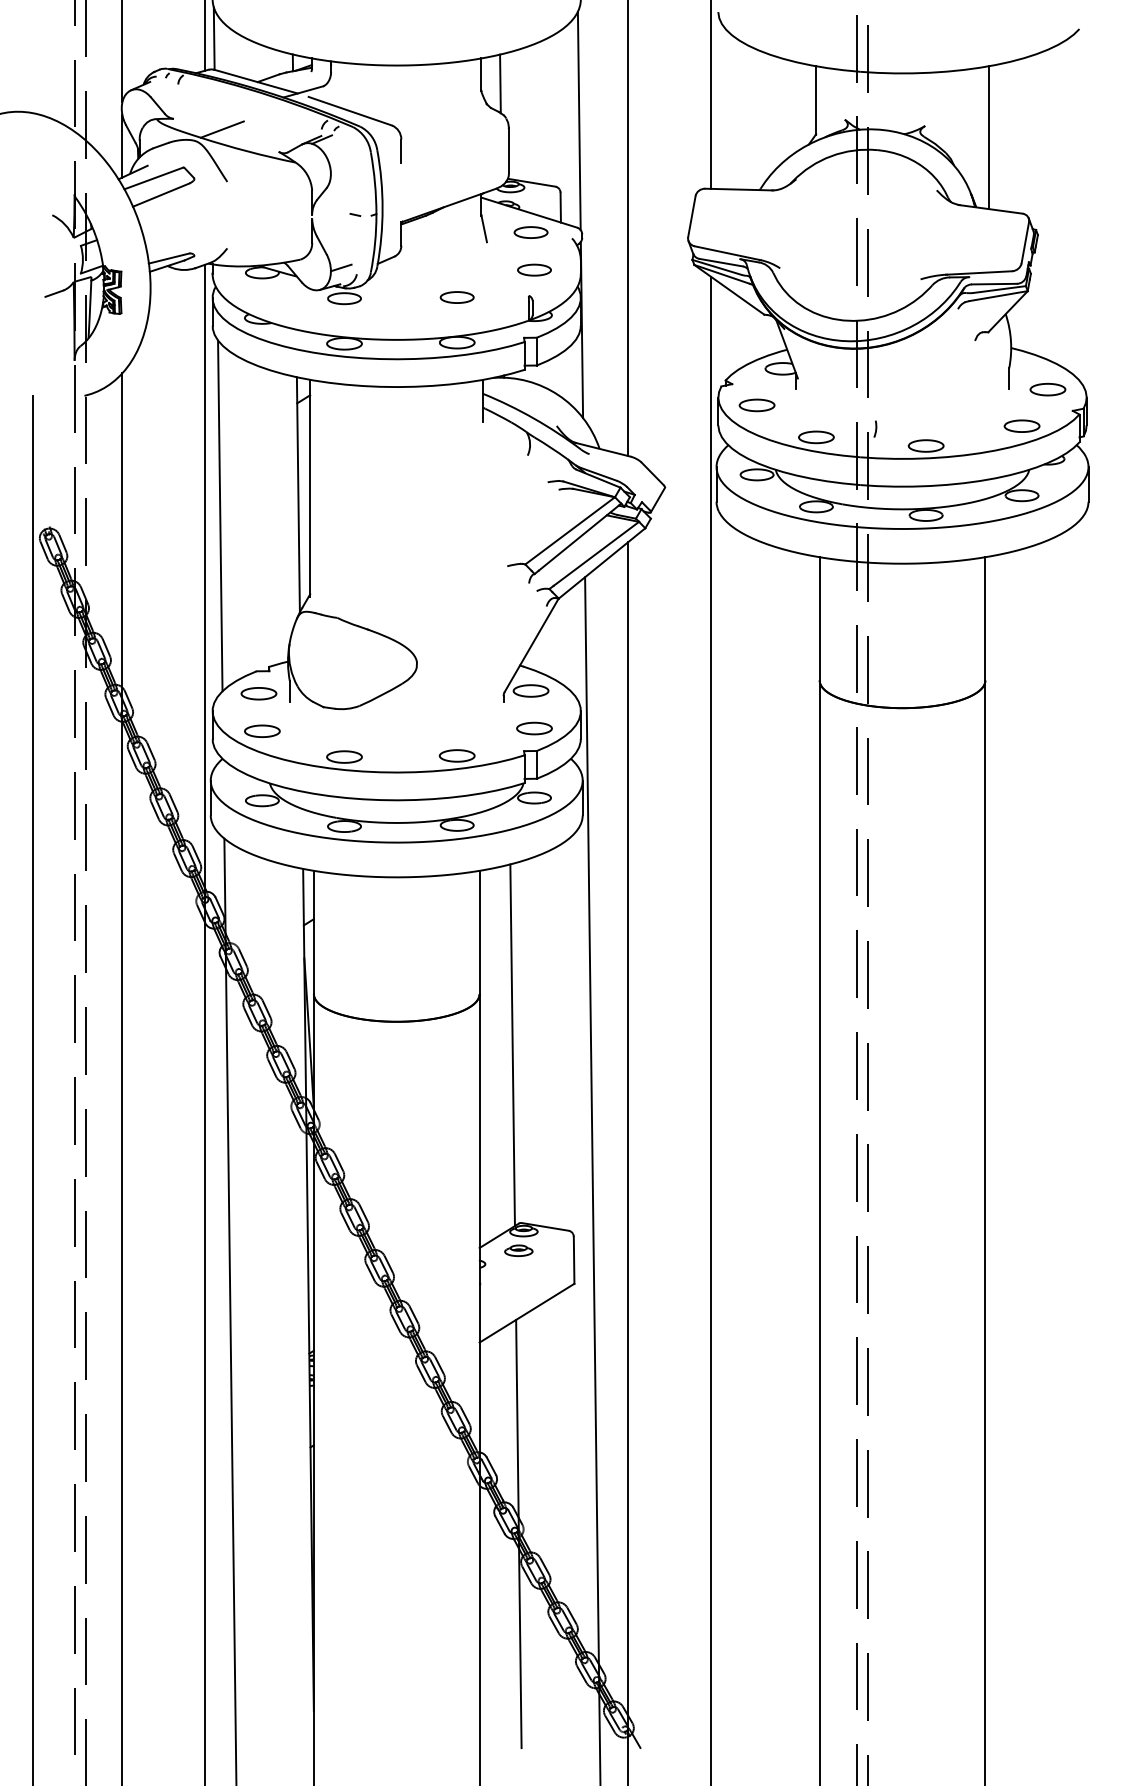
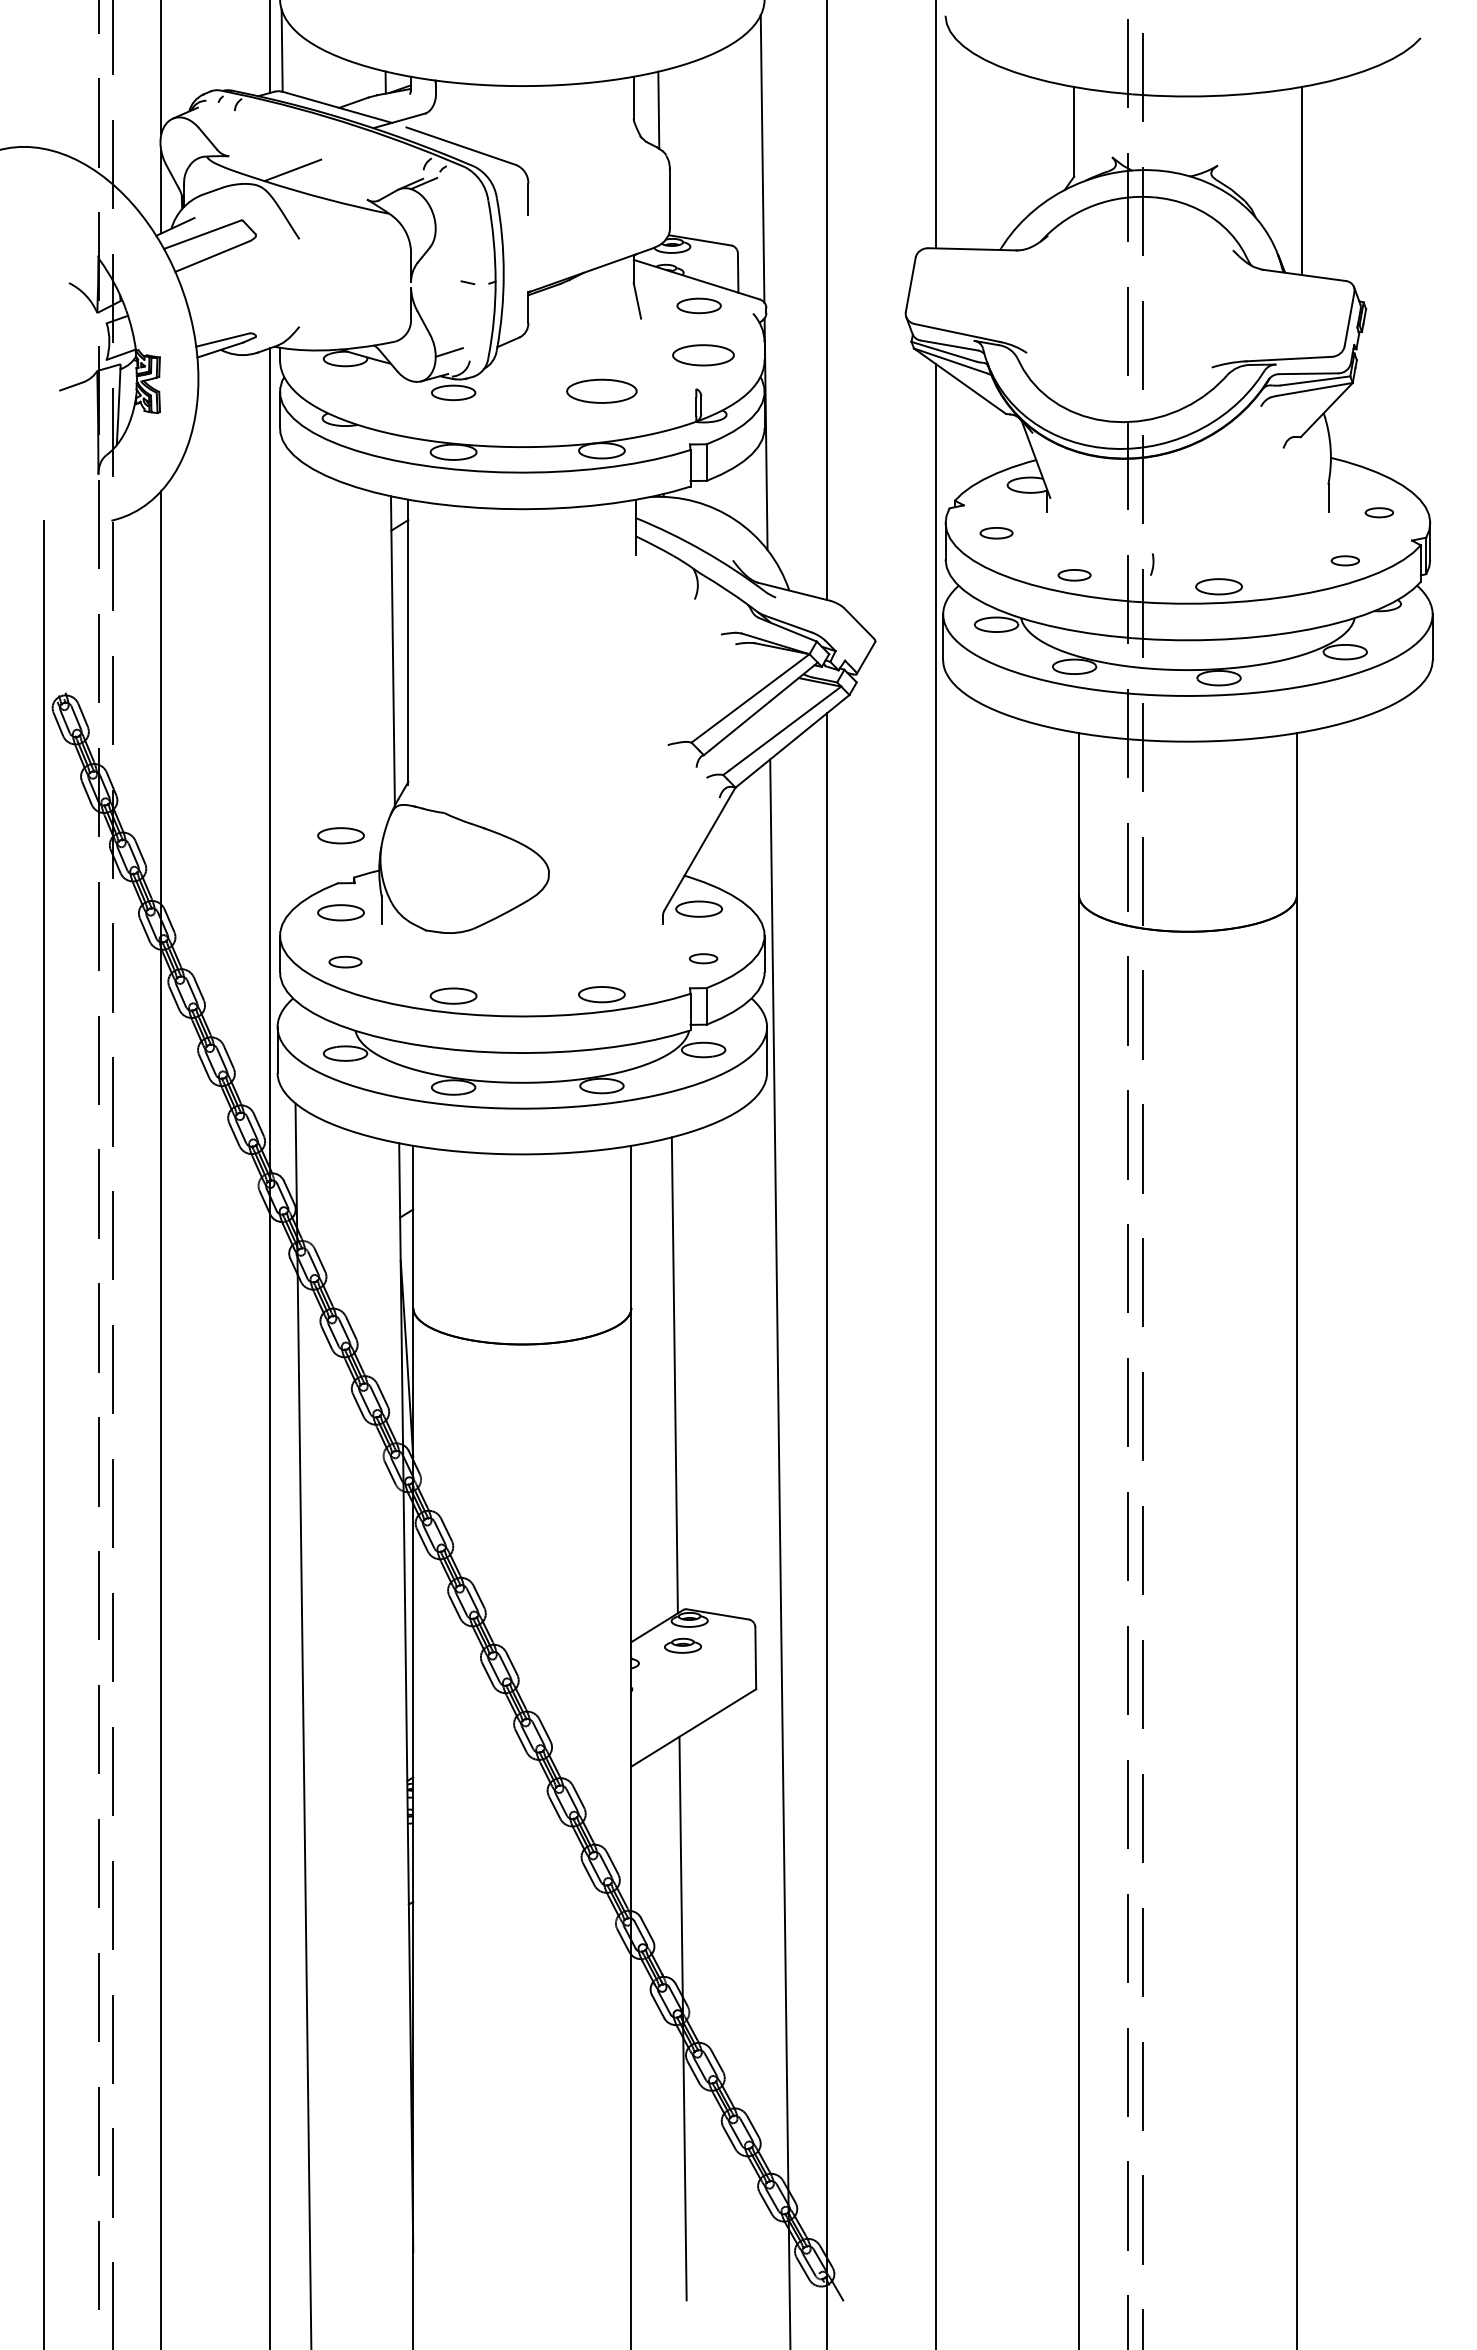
part: (534, 270) -> (703, 355), size x1.4
part: (456, 297) -> (601, 391), size x1.6
part: (1048, 389) -> (1379, 512), size x0.6
part: (757, 404) -> (996, 532), size x0.7
part: (1022, 426) -> (1345, 560), size x0.6
part: (816, 436) -> (1074, 574), size x0.7
line: (220, 515) -> (290, 678), removed
part: (258, 635) -> (340, 835), added
part: (534, 728) -> (703, 958), size x0.6
part: (262, 730) -> (345, 961), size x0.7

